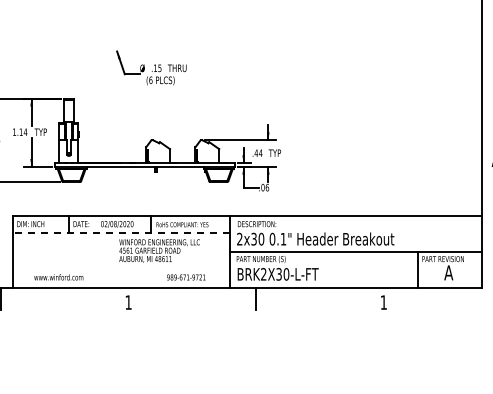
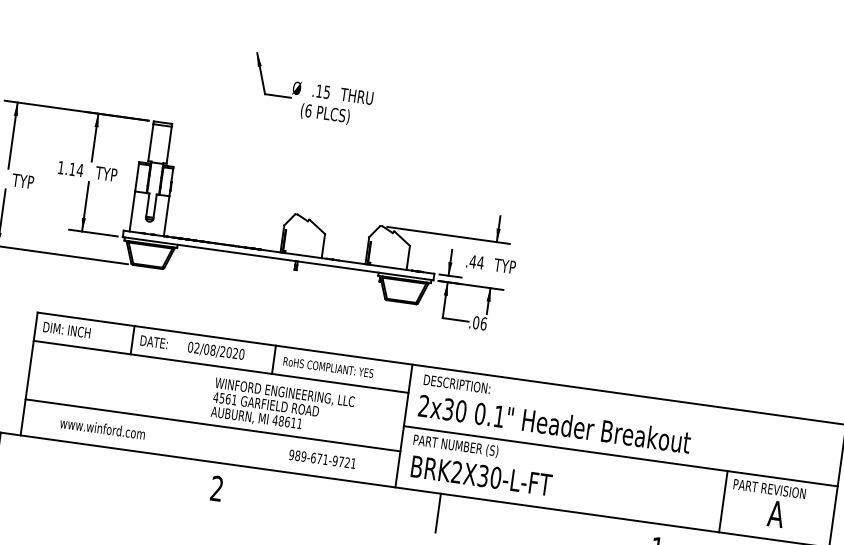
line: (121, 232) -> (221, 366), dashed -> solid
line: (121, 266) -> (213, 424), added
text: (128, 302) -> (216, 488), 1 -> 2

